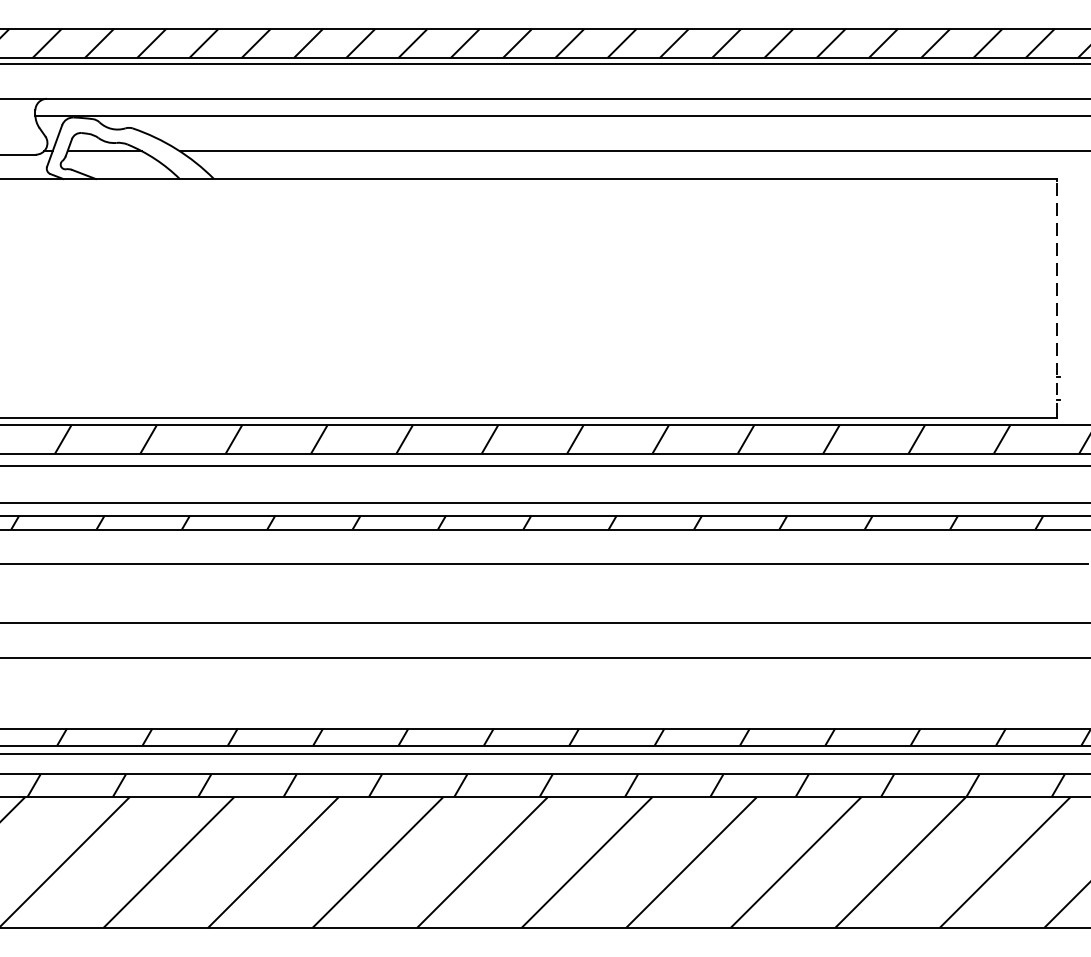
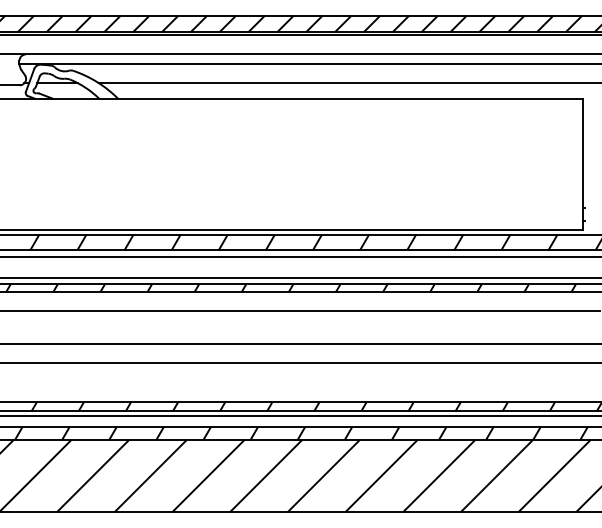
line: (1057, 298) -> (583, 164), dashed -> solid

